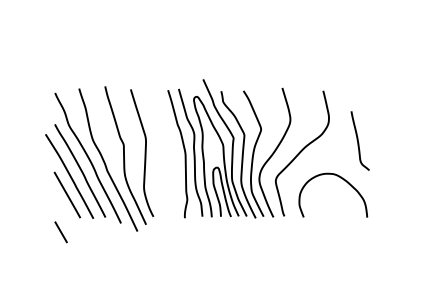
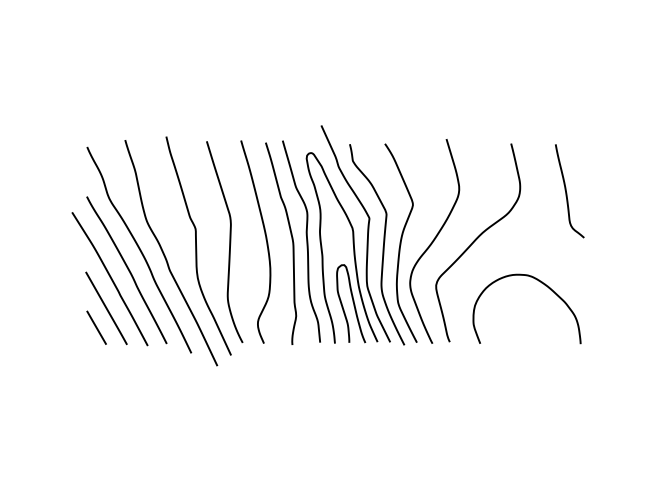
curve: (358, 140) -> (566, 190), moved
curve: (167, 151) -> (264, 239), added
line: (60, 232) -> (95, 328), moved

